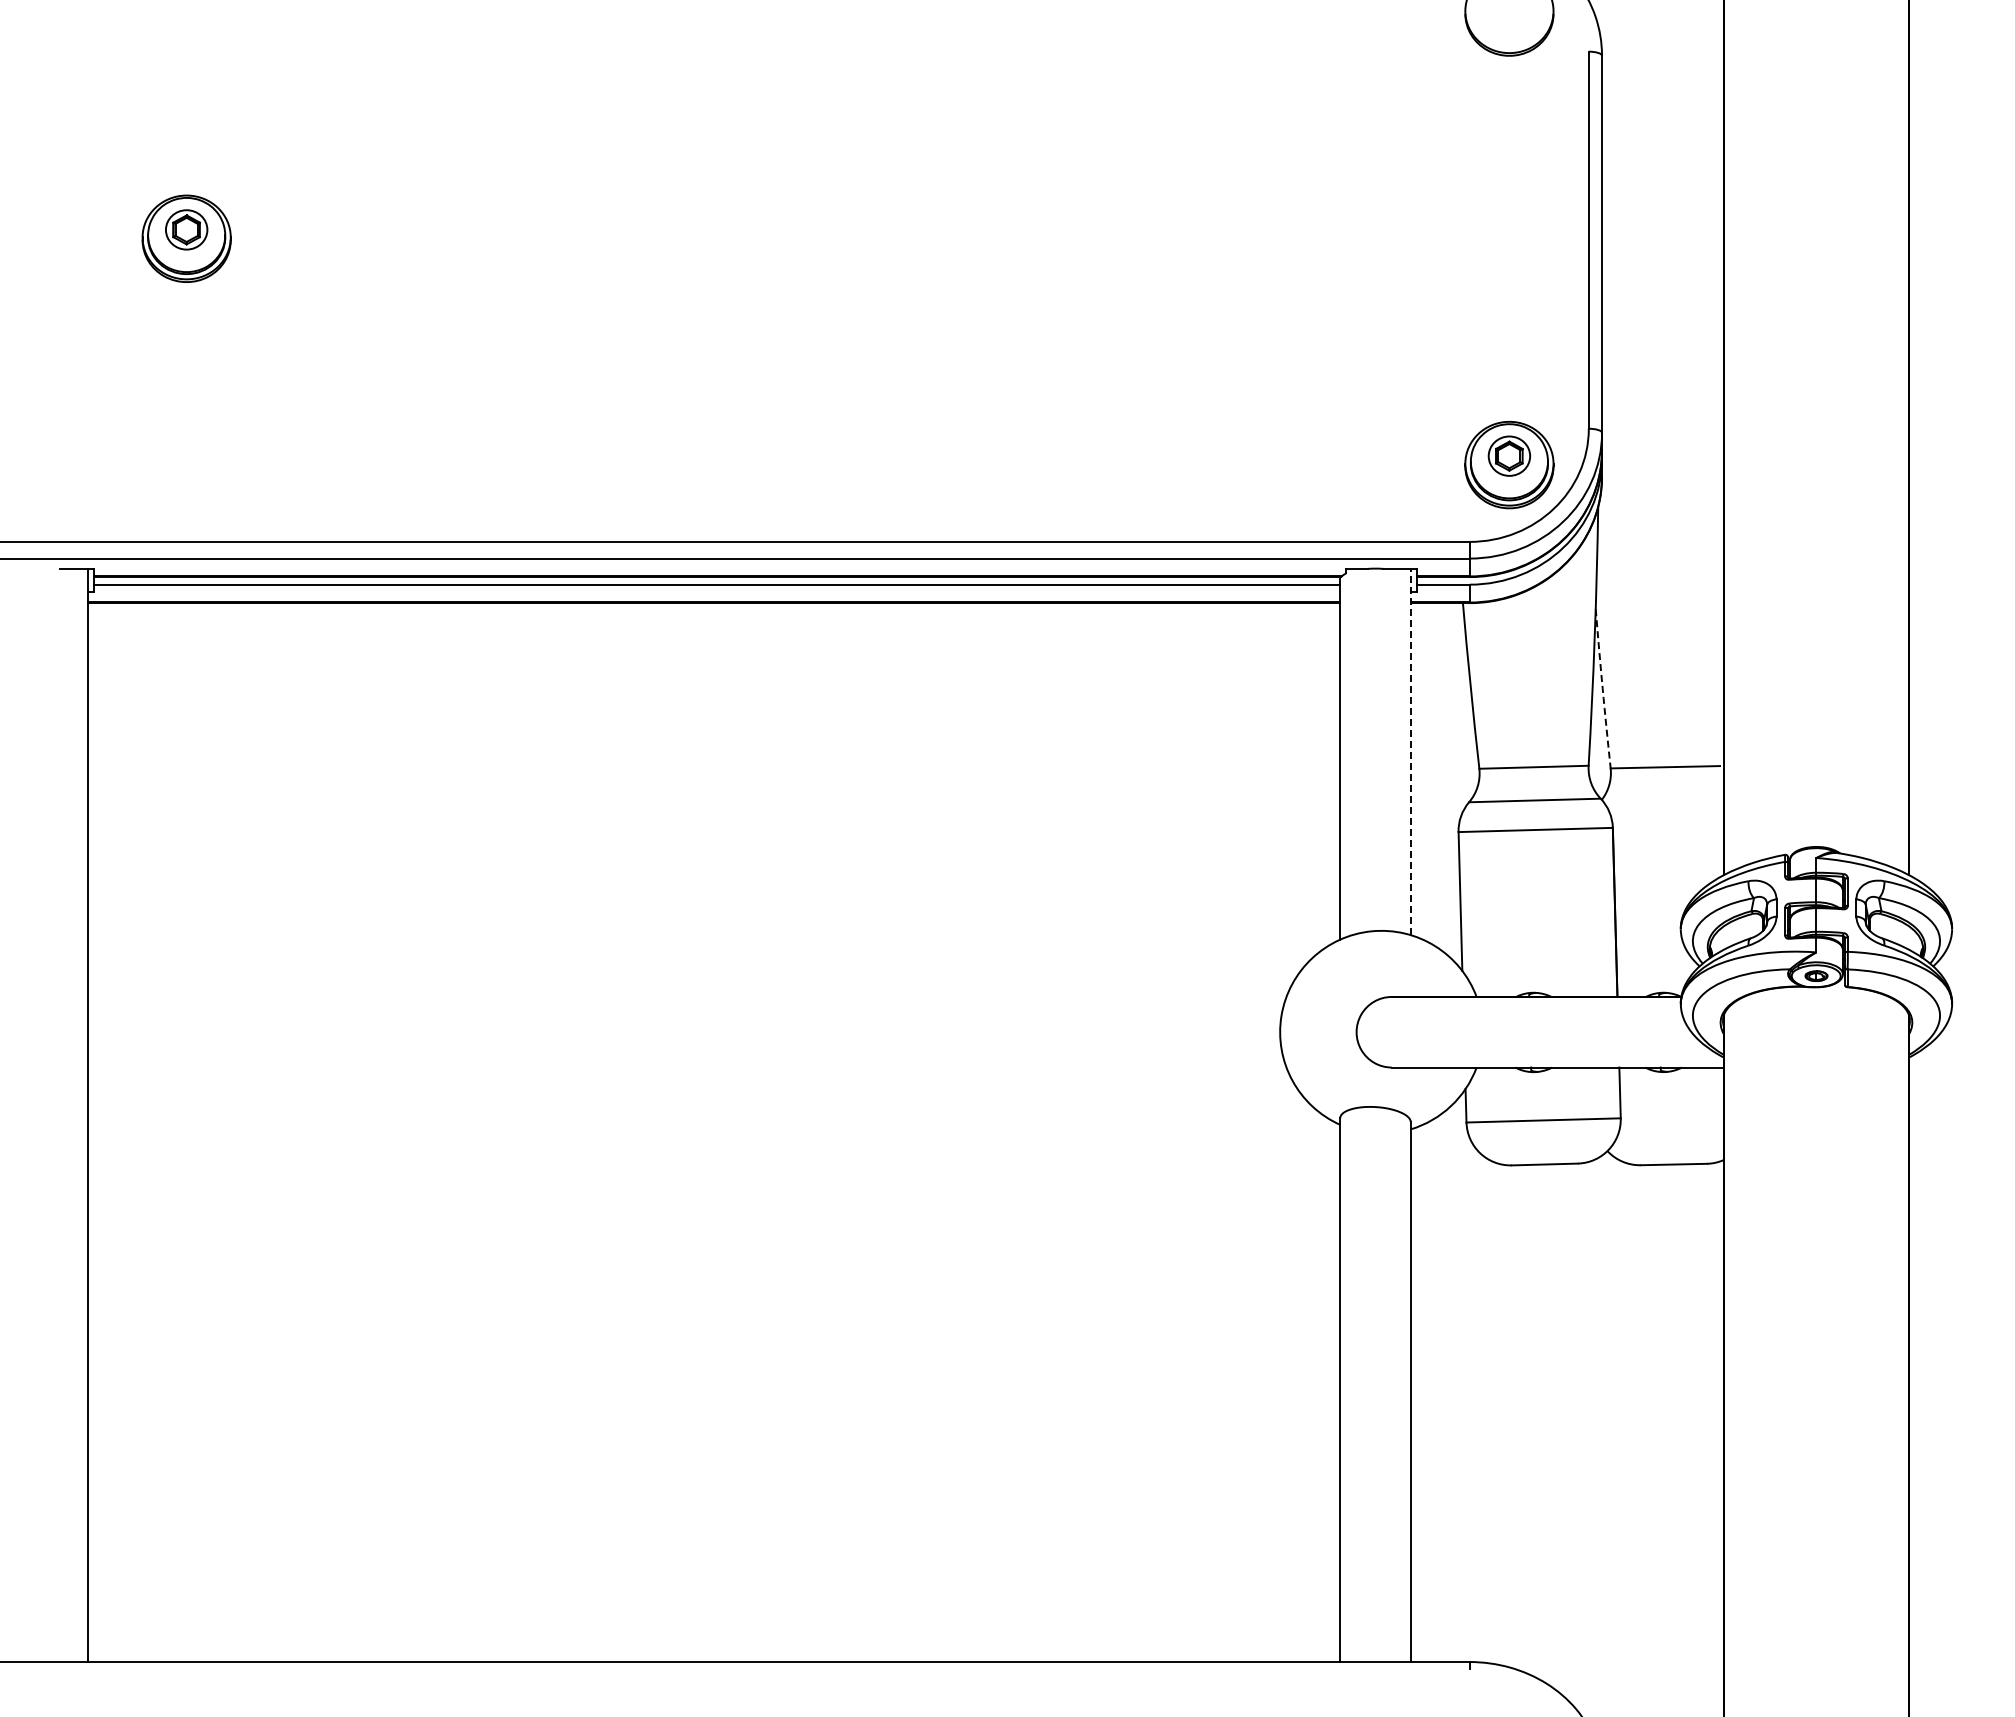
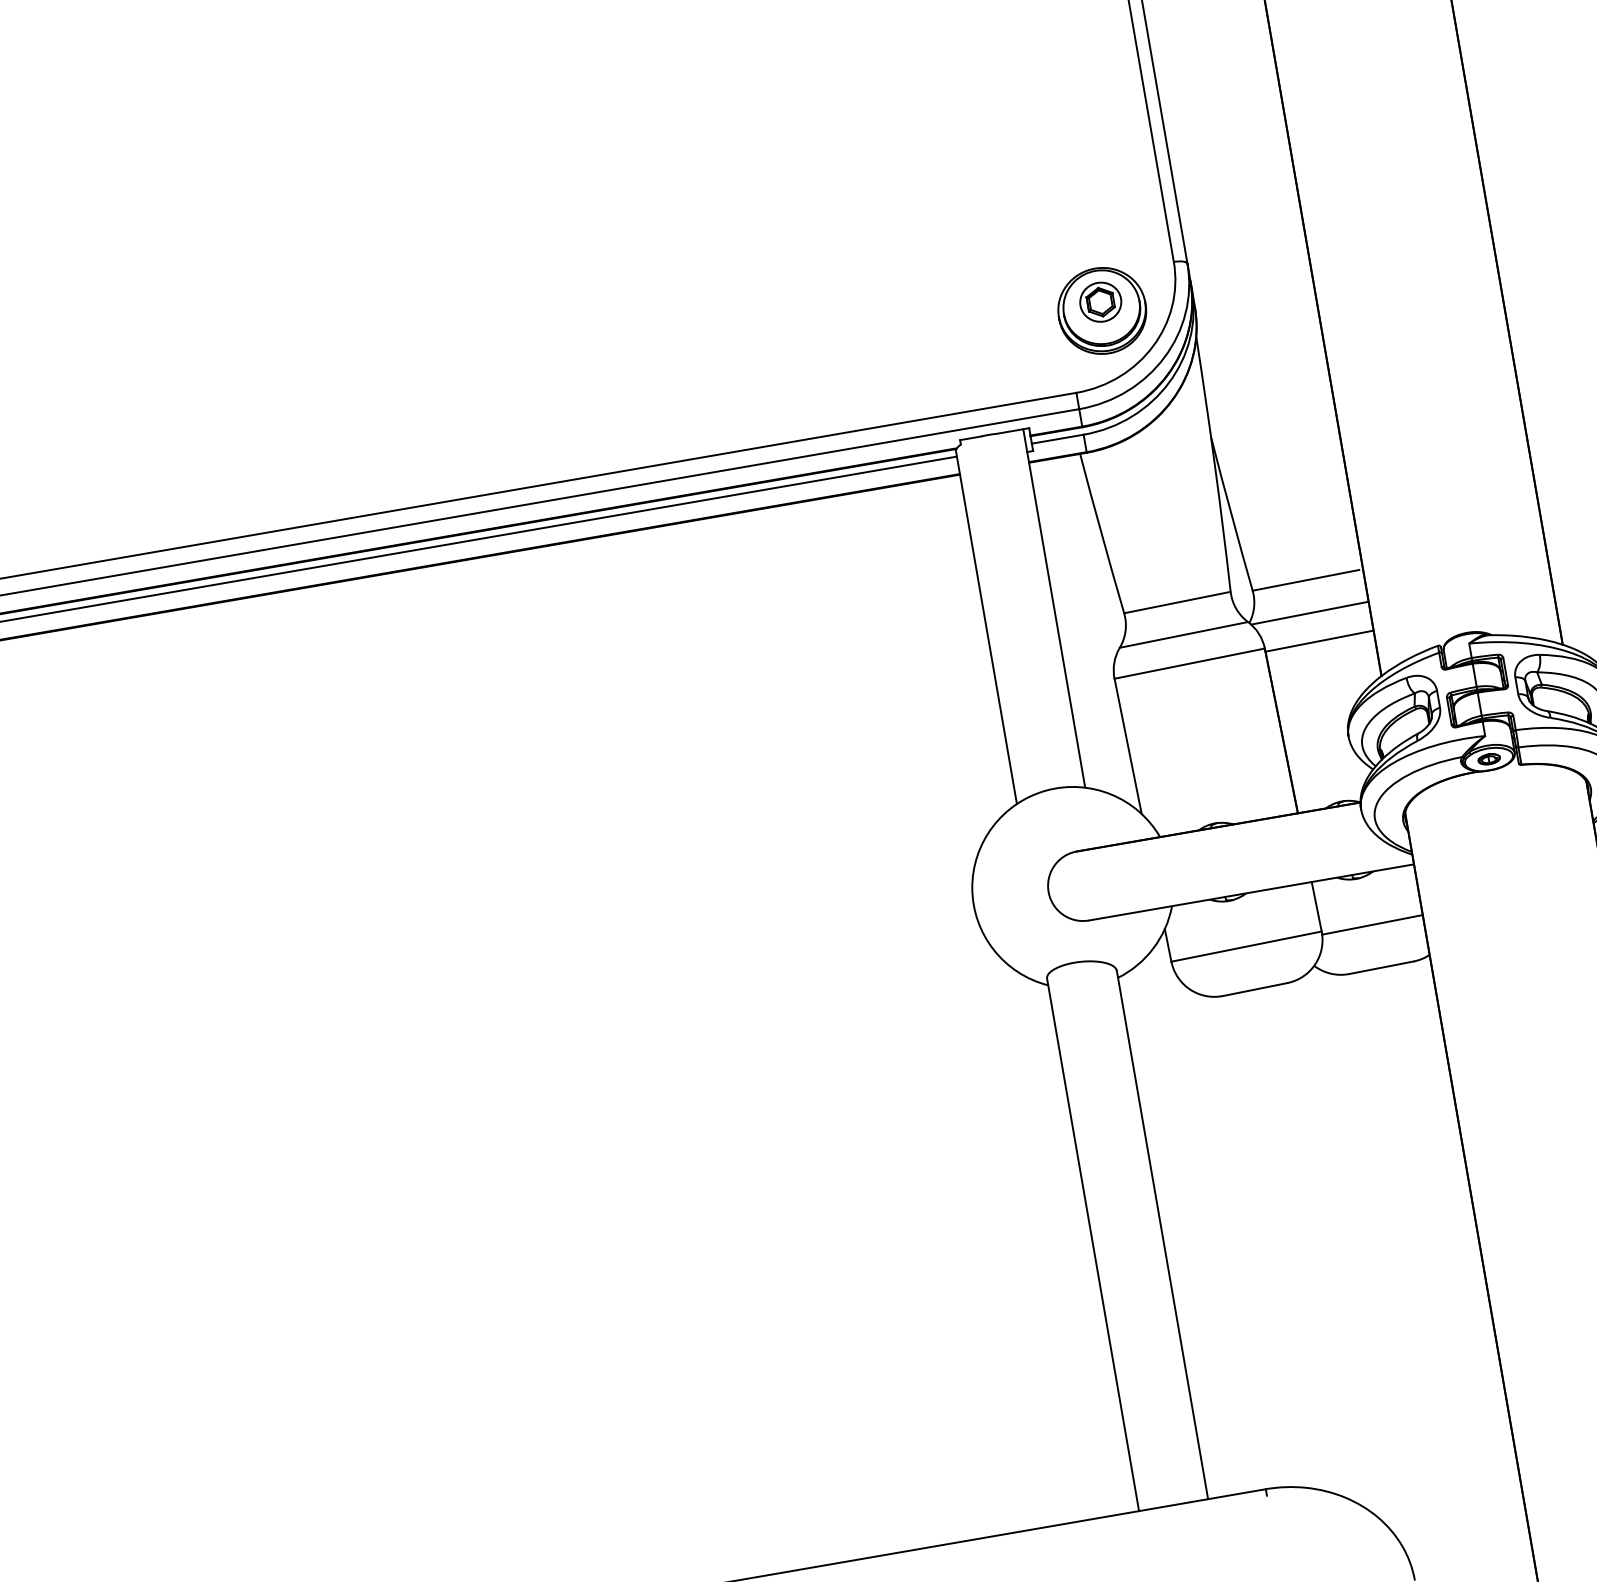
arc: (1602, 688) -> (1231, 513), dashed -> solid
line: (1410, 751) -> (1053, 608), dashed -> solid
line: (1663, 800) -> (1309, 613), added
line: (1668, 829) -> (1319, 640), added
line: (1671, 1120) -> (1371, 925), added

